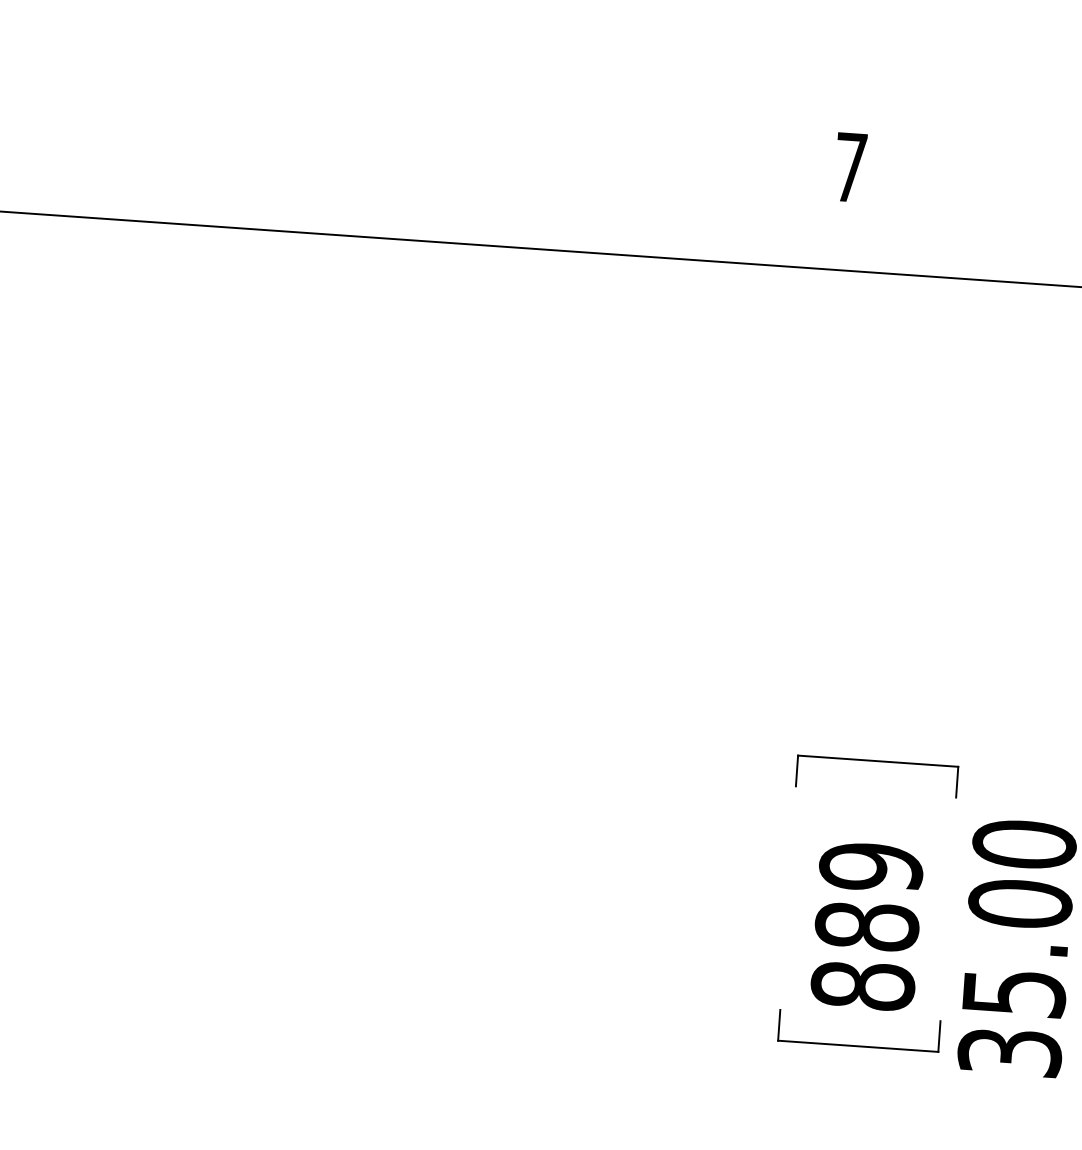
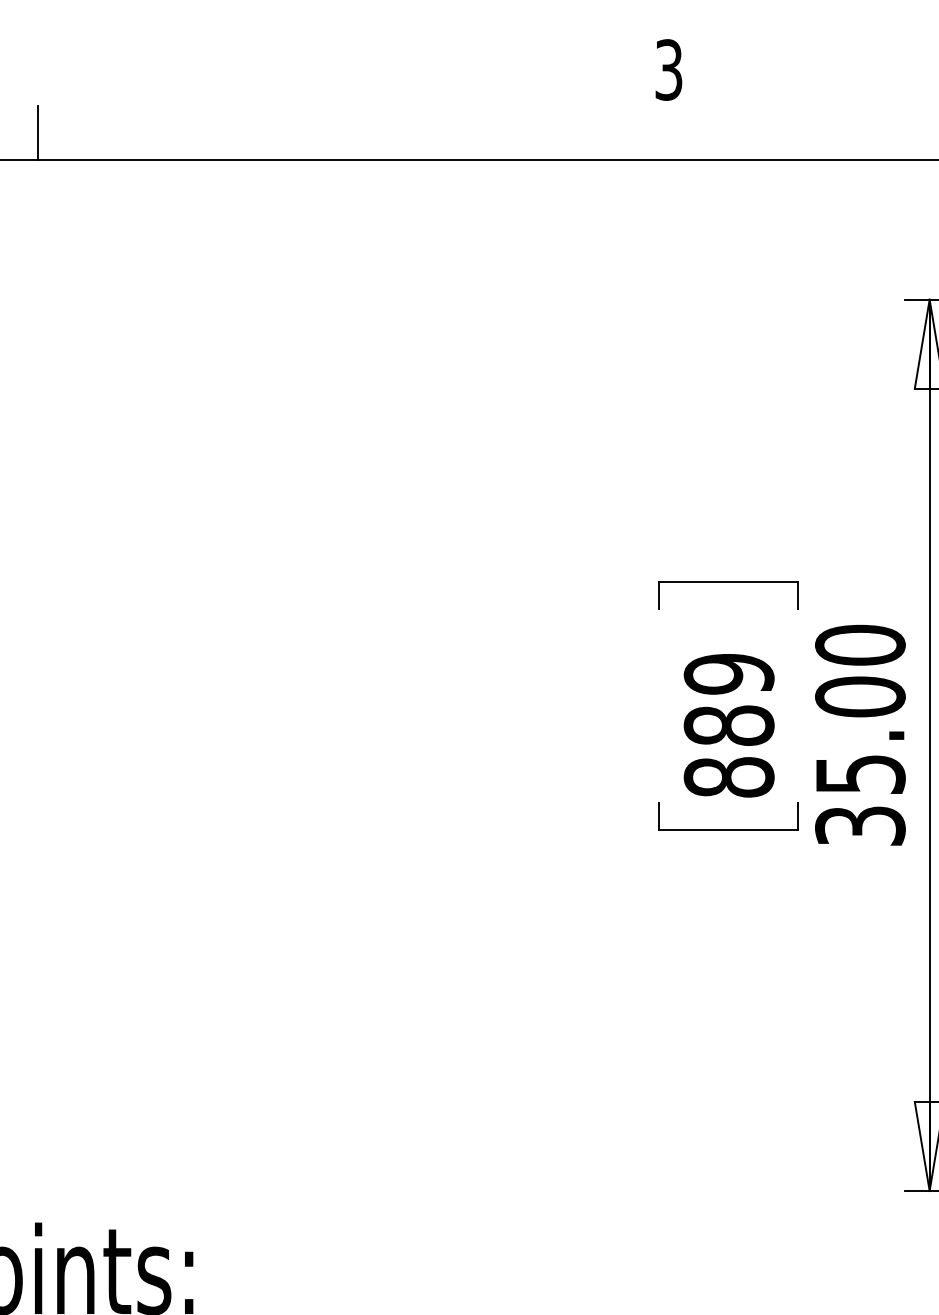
text: (850, 166) -> (668, 69), 7 -> 3
line: (120, 188) -> (38, 132), added

